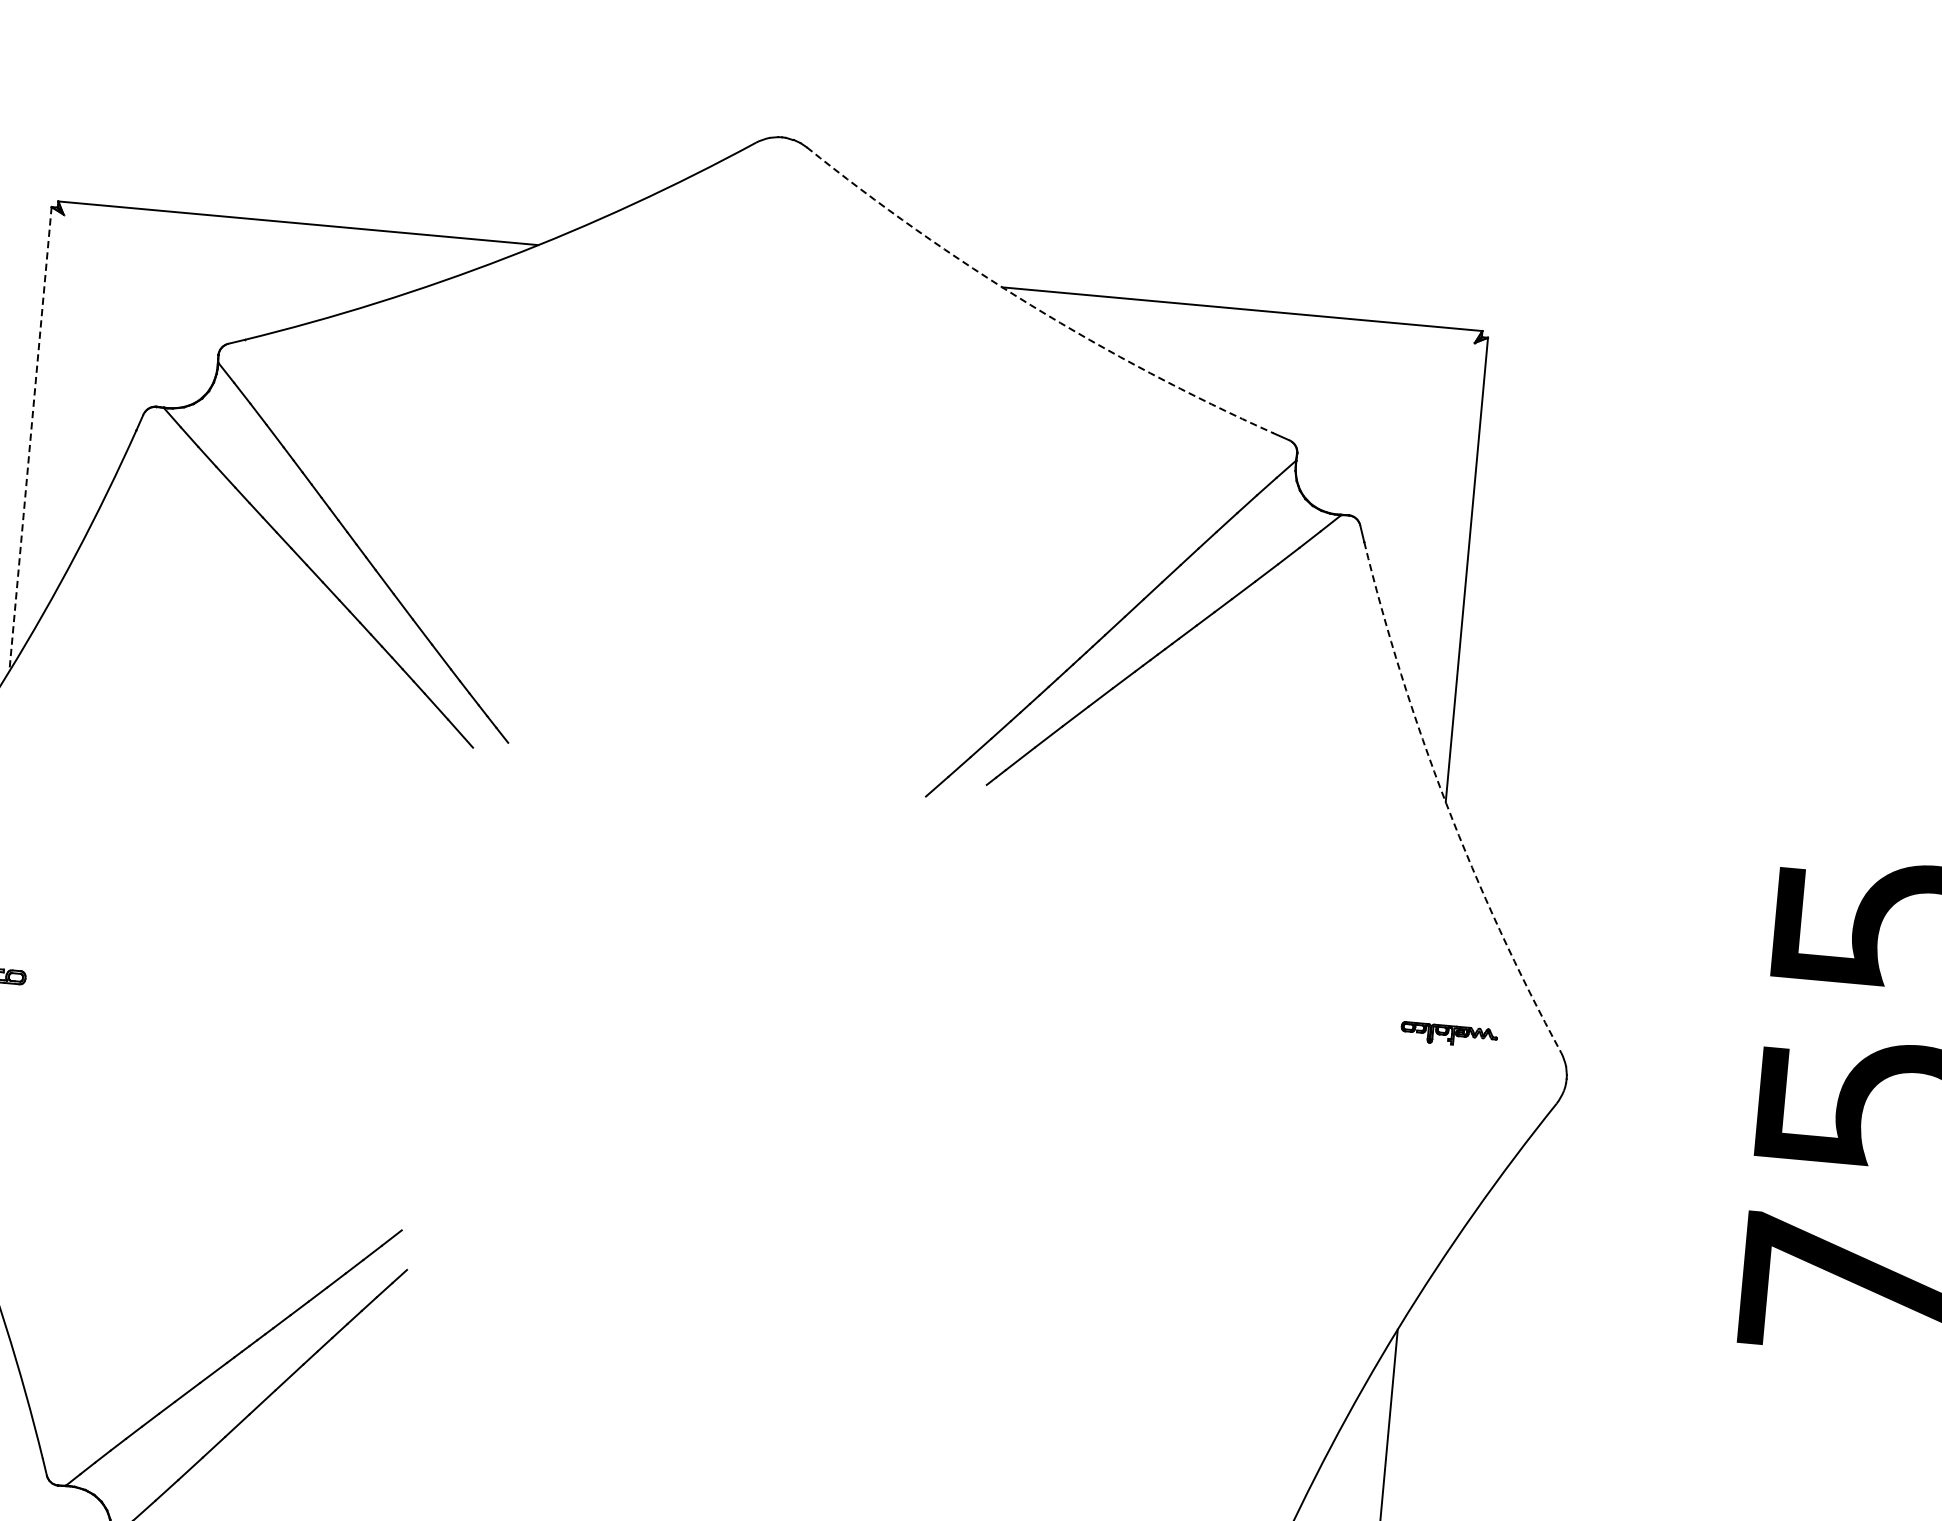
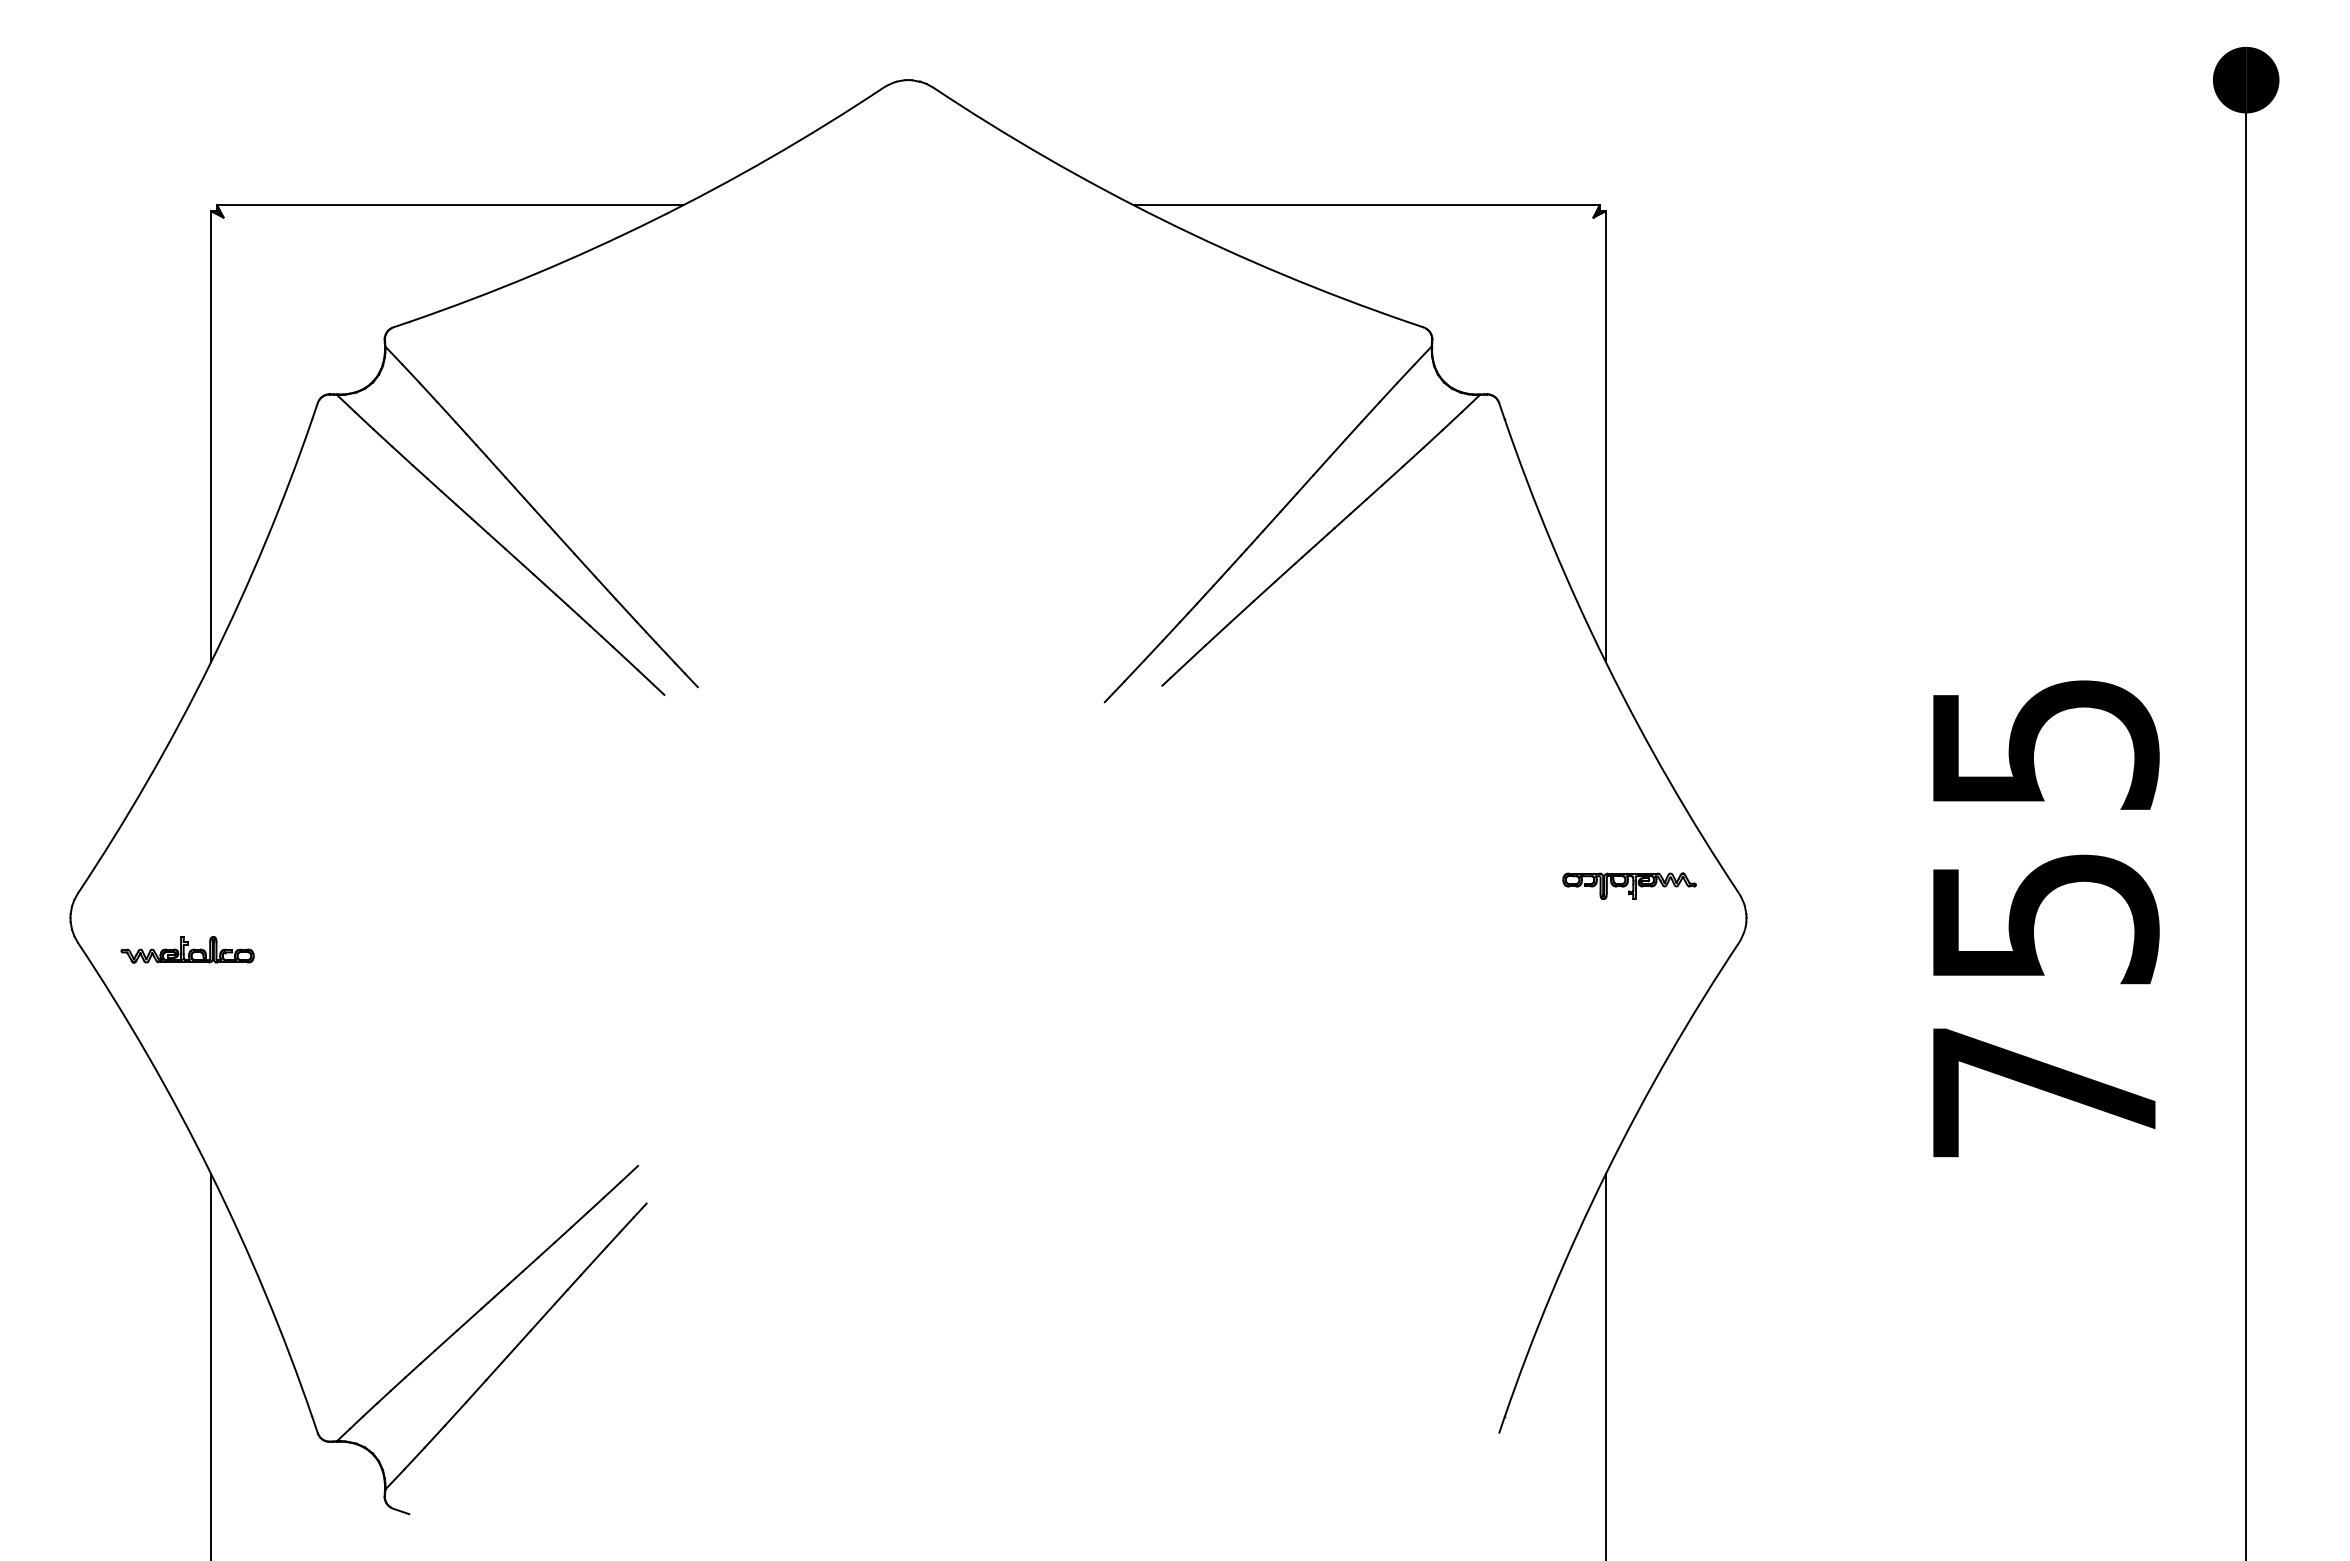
arc: (1030, 304) -> (1162, 219), dashed -> solid
line: (30, 440) -> (211, 437), dashed -> solid
arc: (1446, 803) -> (1606, 663), dashed -> solid
part: (1449, 1034) -> (1629, 885), size x1.43

